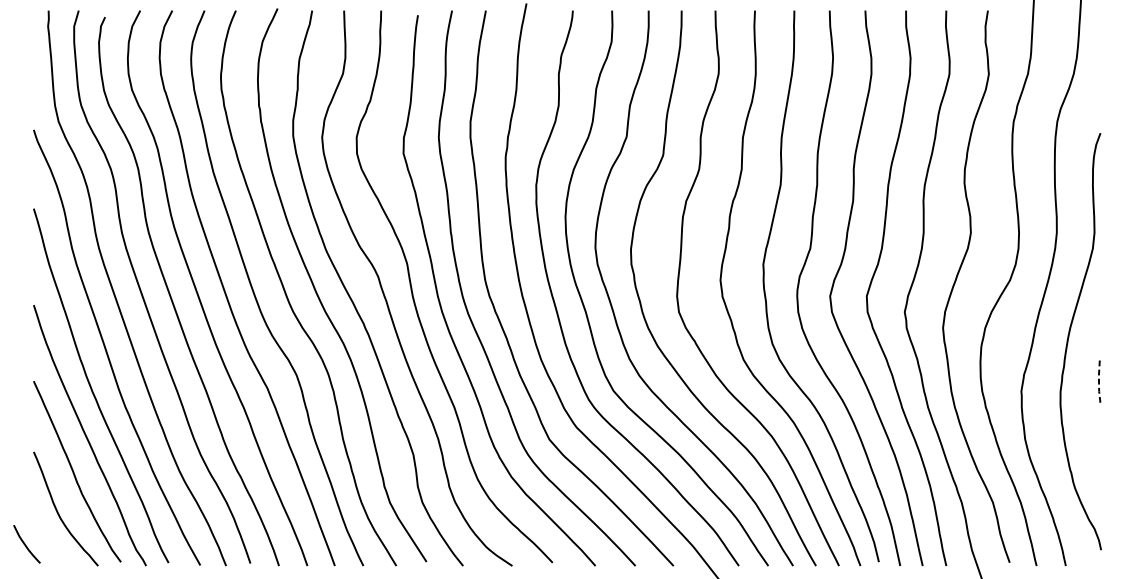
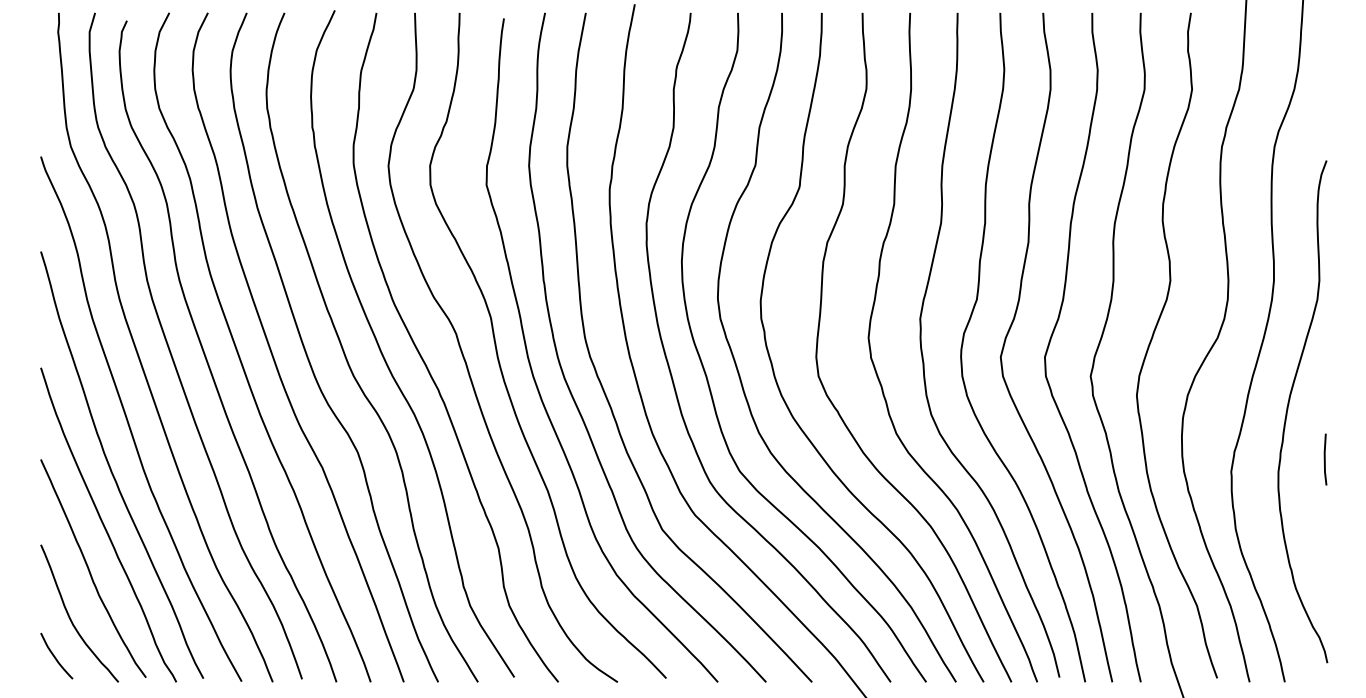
line: (1098, 381) -> (1324, 459), dashed -> solid
curve: (25, 544) -> (55, 656), moved

